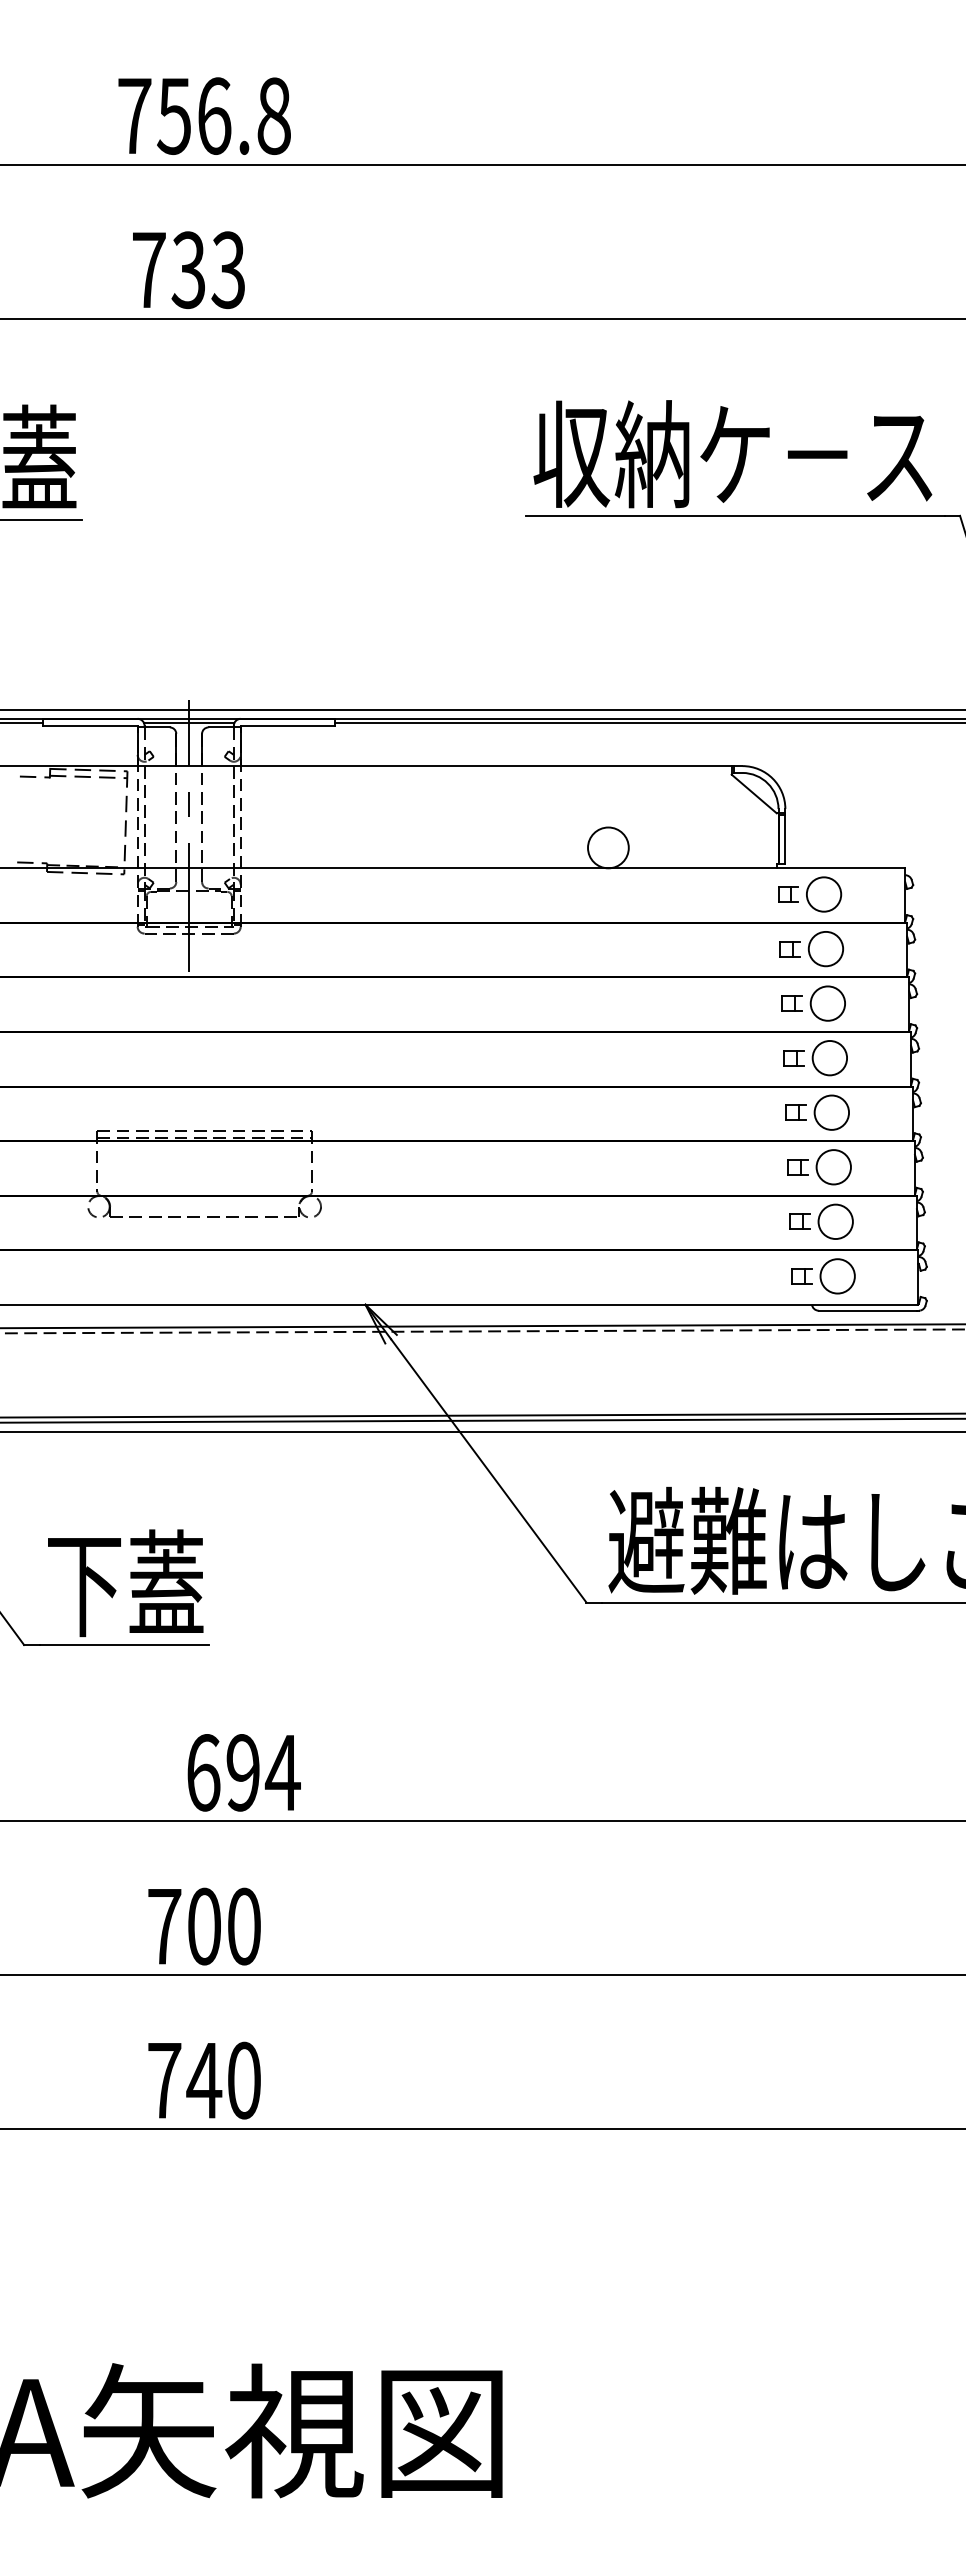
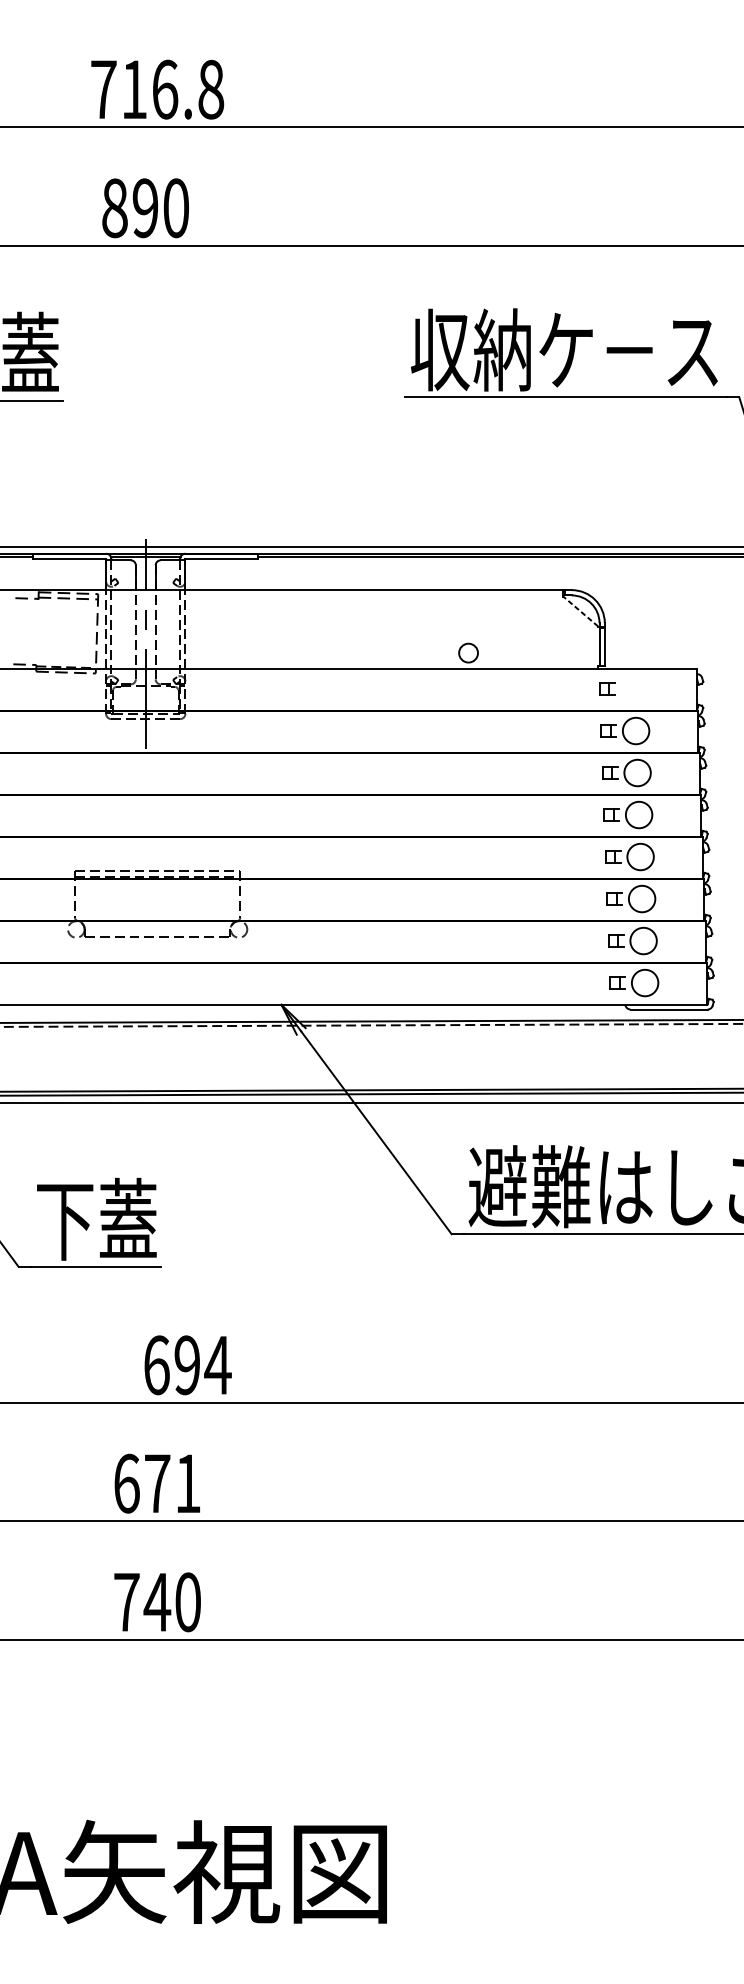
text: (173, 116) -> (133, 89), 756.8 -> 716.8
text: (188, 270) -> (145, 208), 733 -> 890
line: (754, 794) -> (581, 612), solid -> dashed
circle: (608, 847) -> (468, 652), size x0.6
circle: (824, 894) -> (634, 689), removed
text: (204, 1926) -> (157, 1483), 700 -> 671

